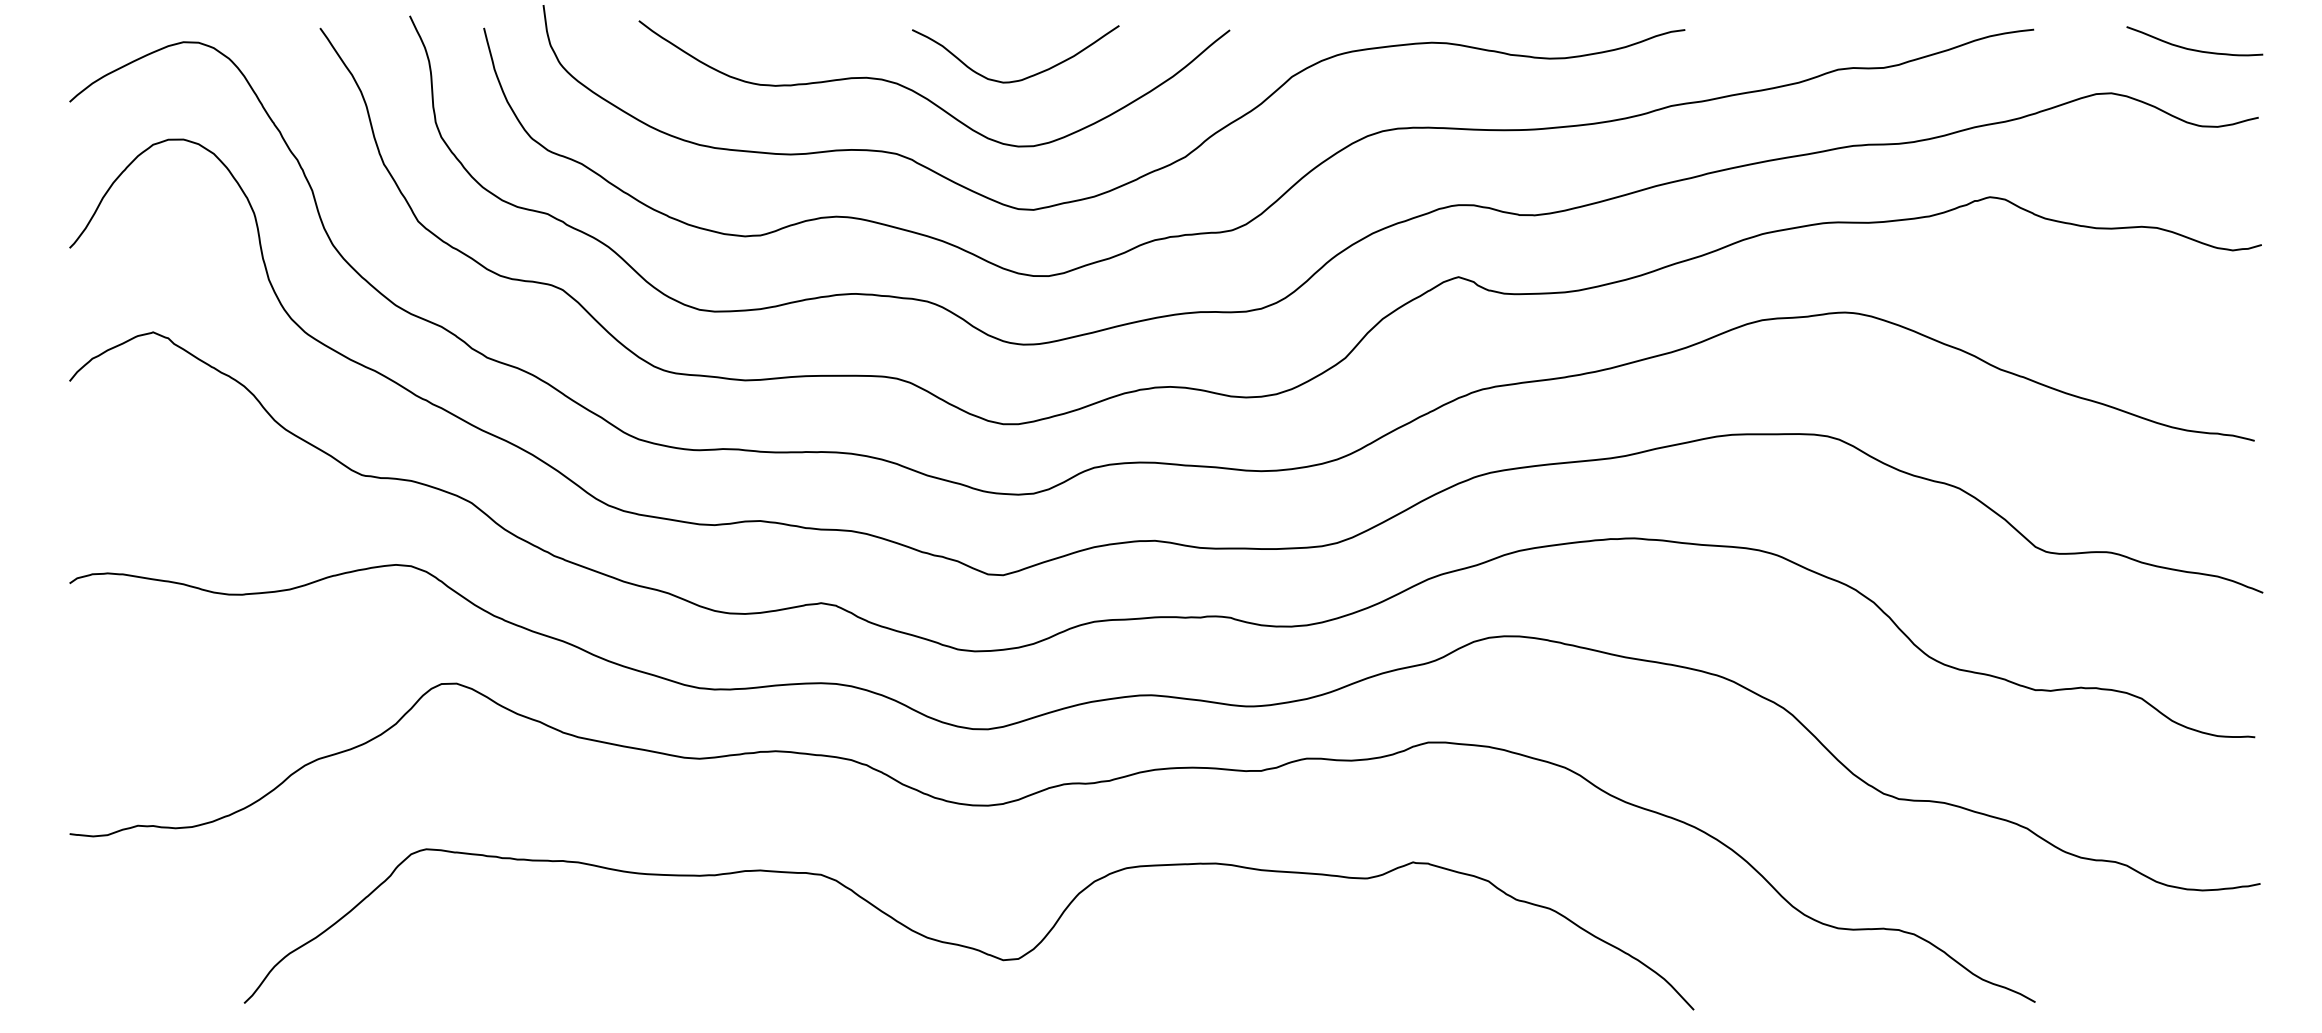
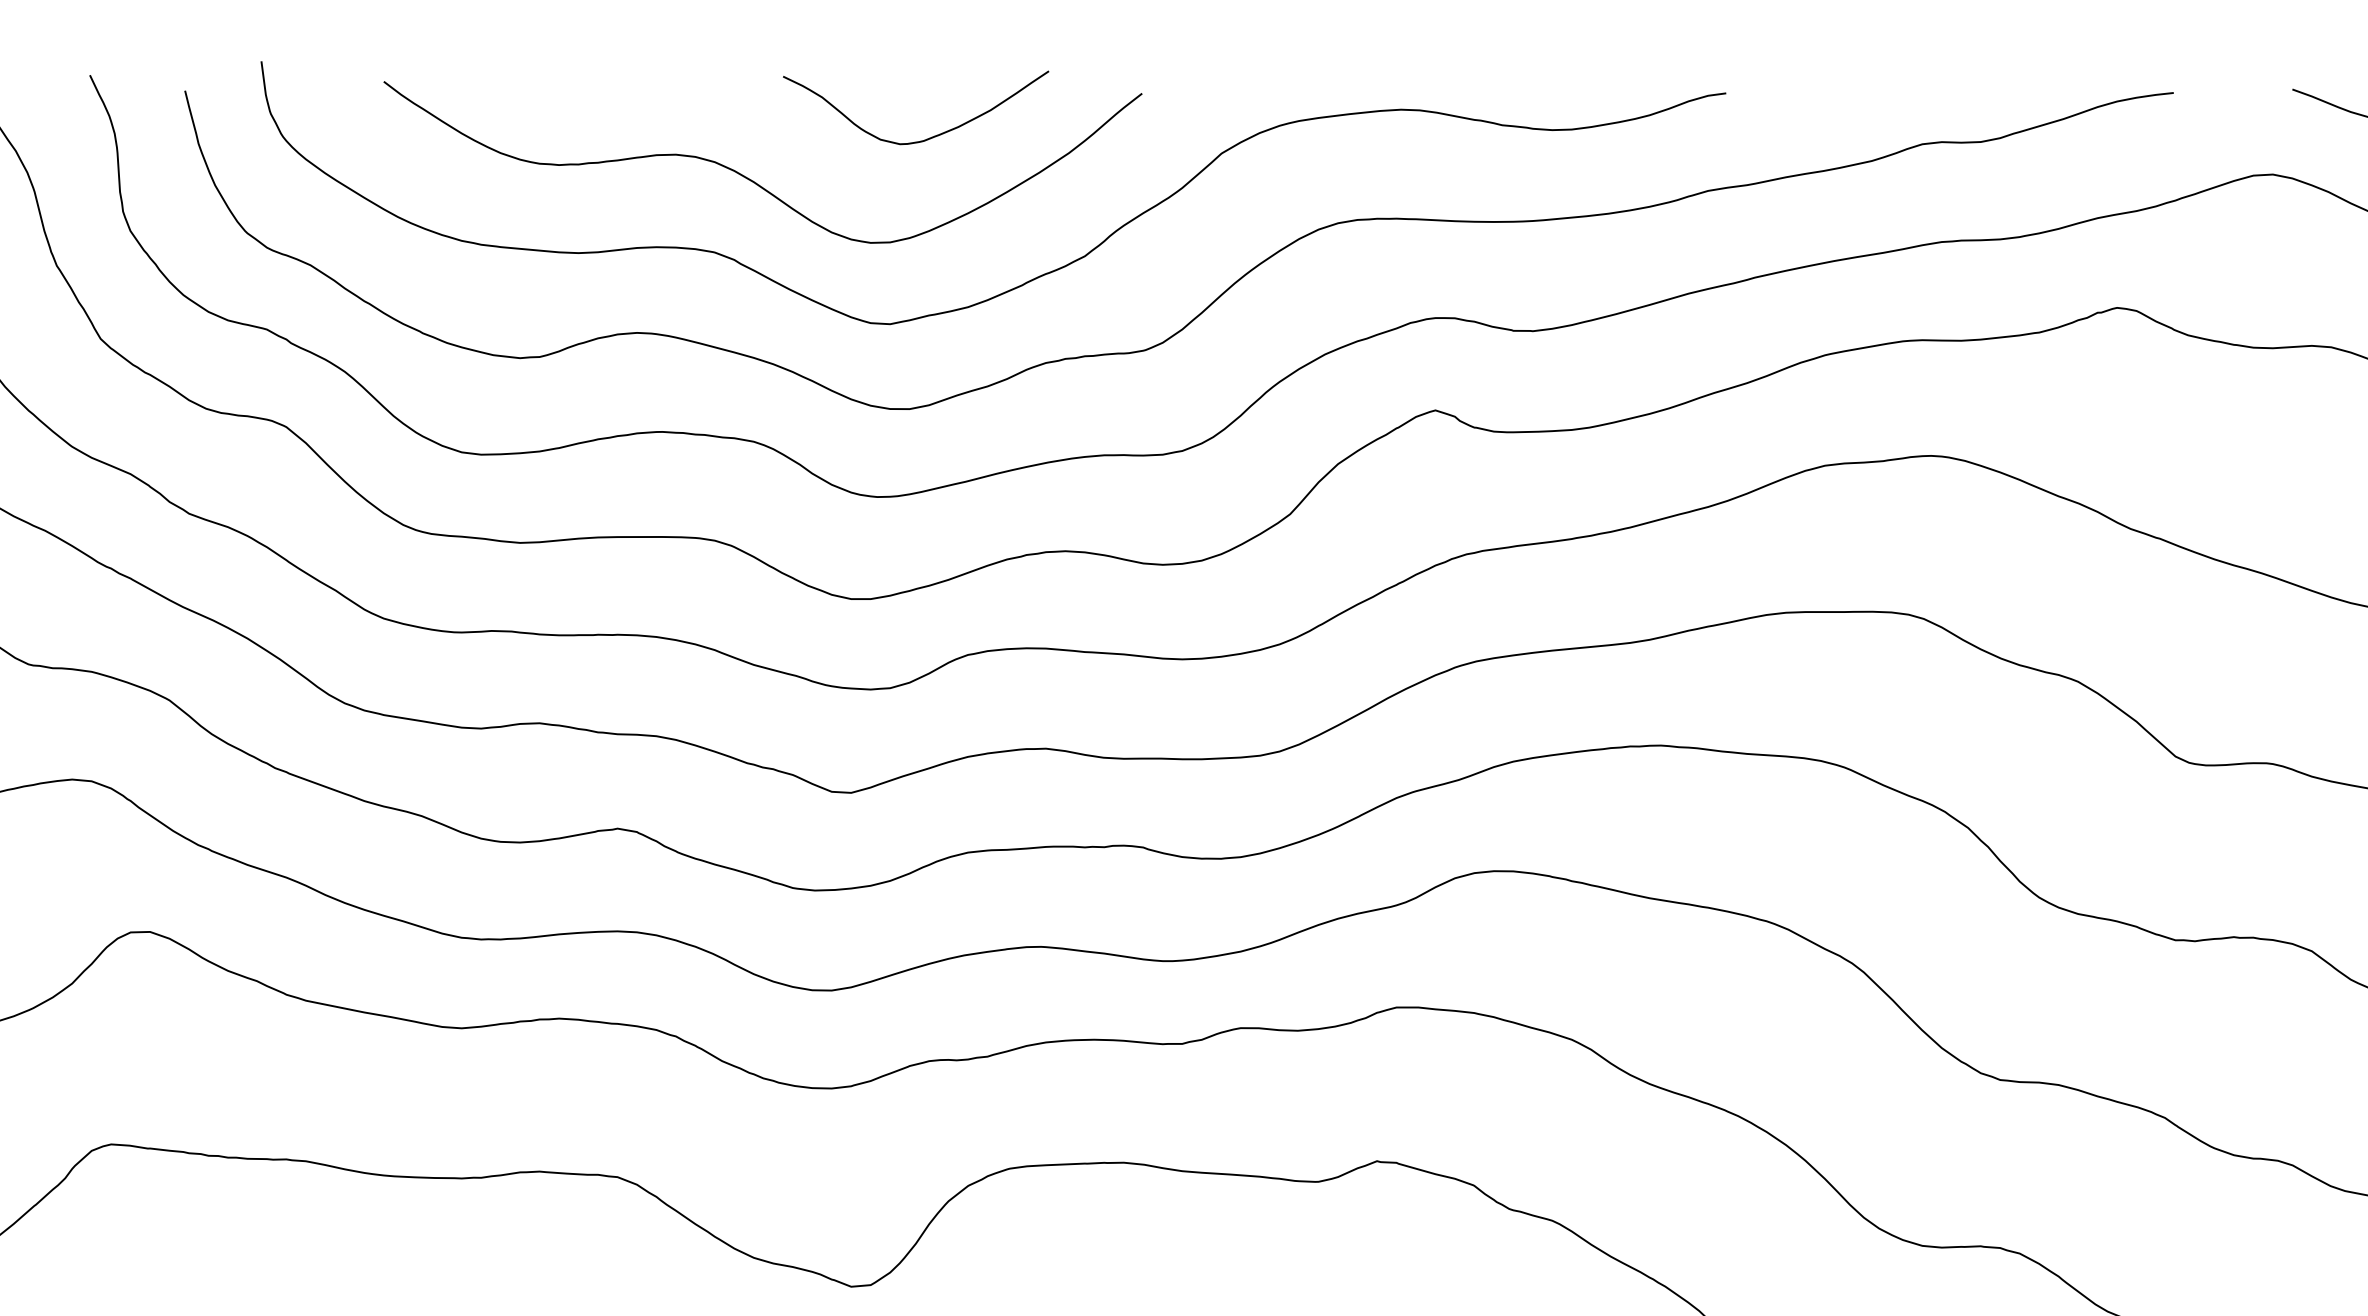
curve: (1022, 78) -> (924, 138), moved

